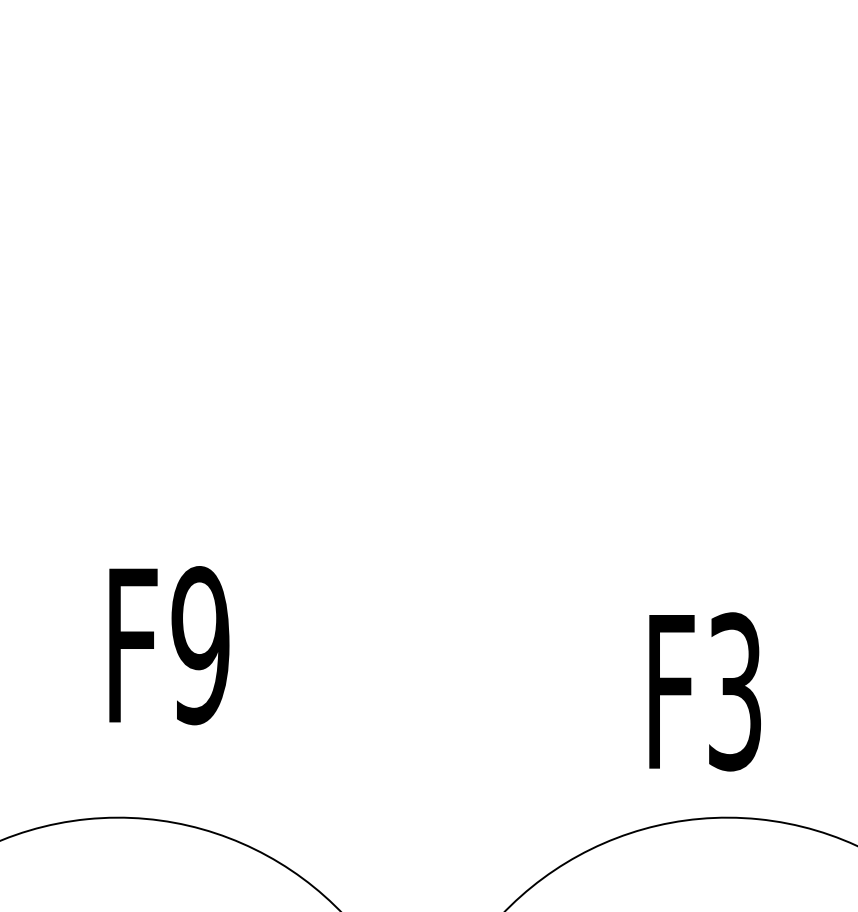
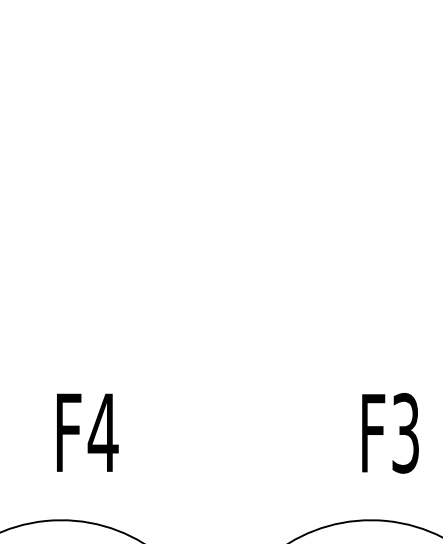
text: (199, 644) -> (102, 432), F9 -> F4
text: (705, 692) -> (390, 433), moved

